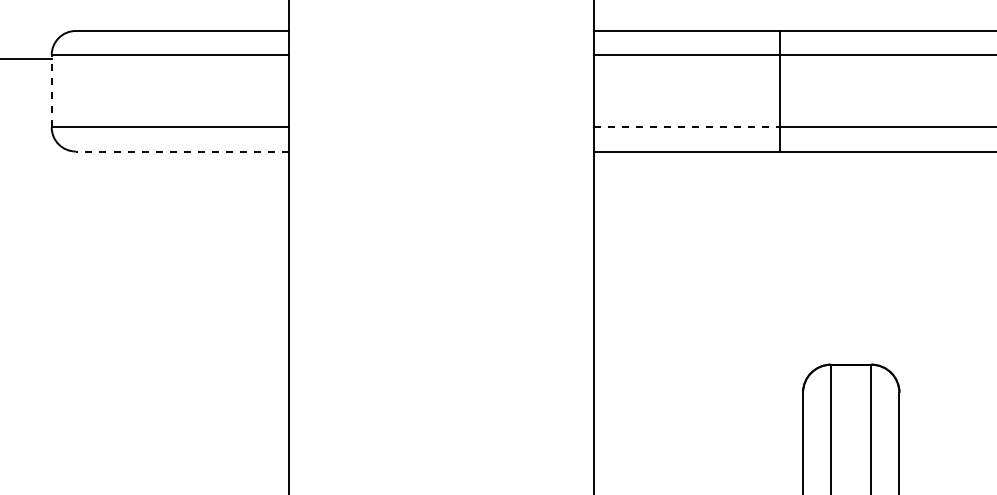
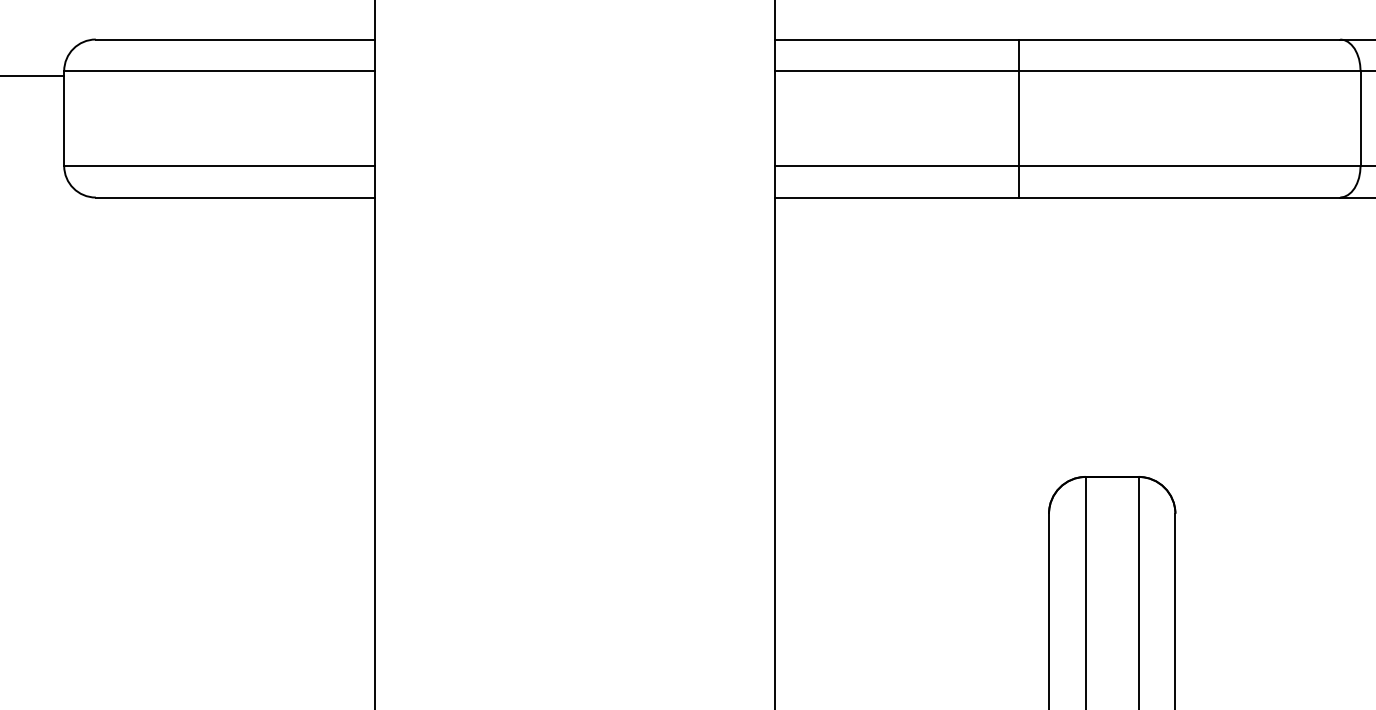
line: (51, 91) -> (64, 118), dashed -> solid
line: (686, 127) -> (896, 165), dashed -> solid
line: (182, 151) -> (235, 197), dashed -> solid

